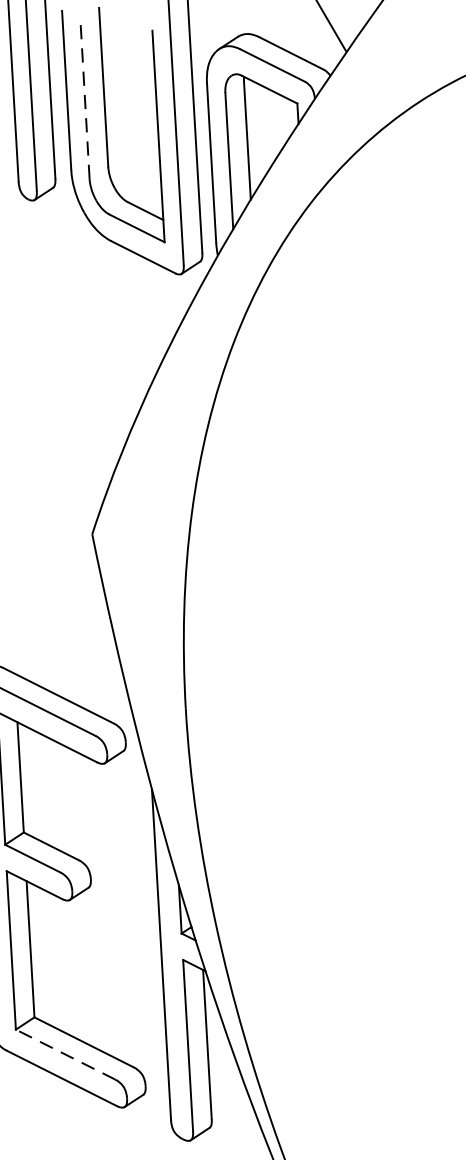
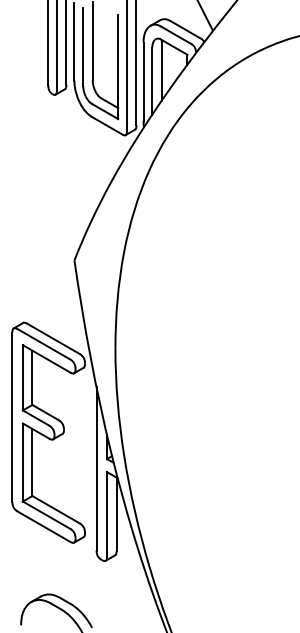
line: (85, 98) -> (83, 46), dashed -> solid
line: (65, 1053) -> (46, 514), dashed -> solid

